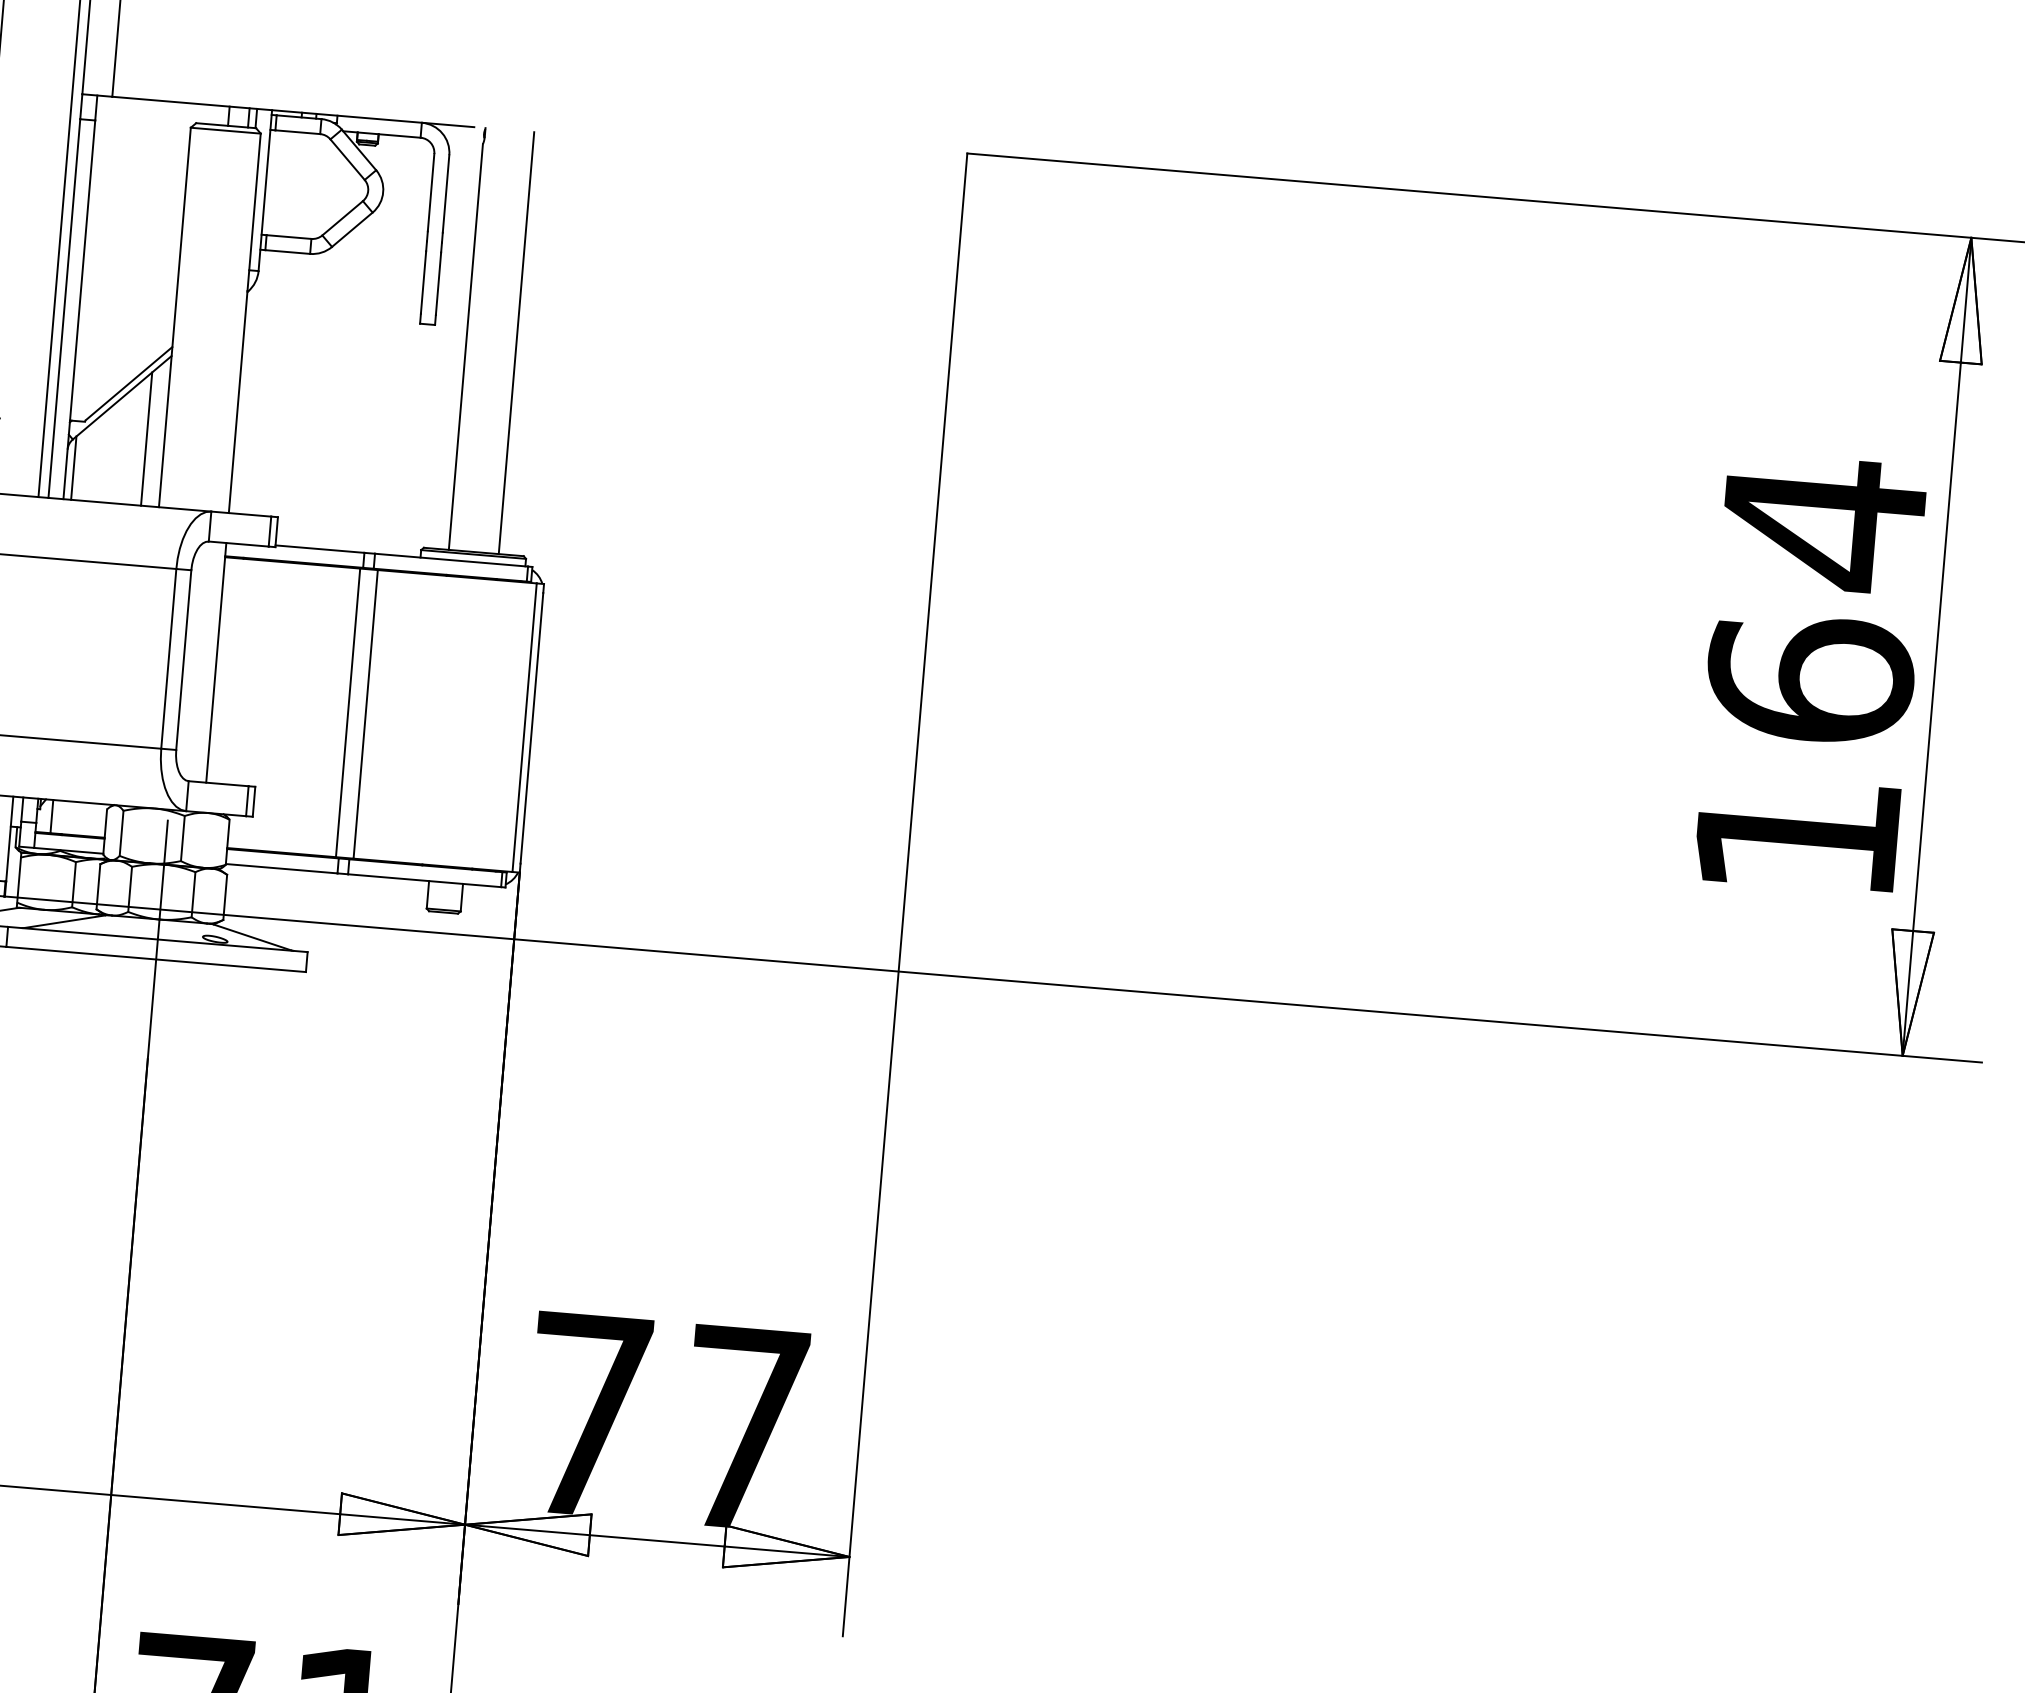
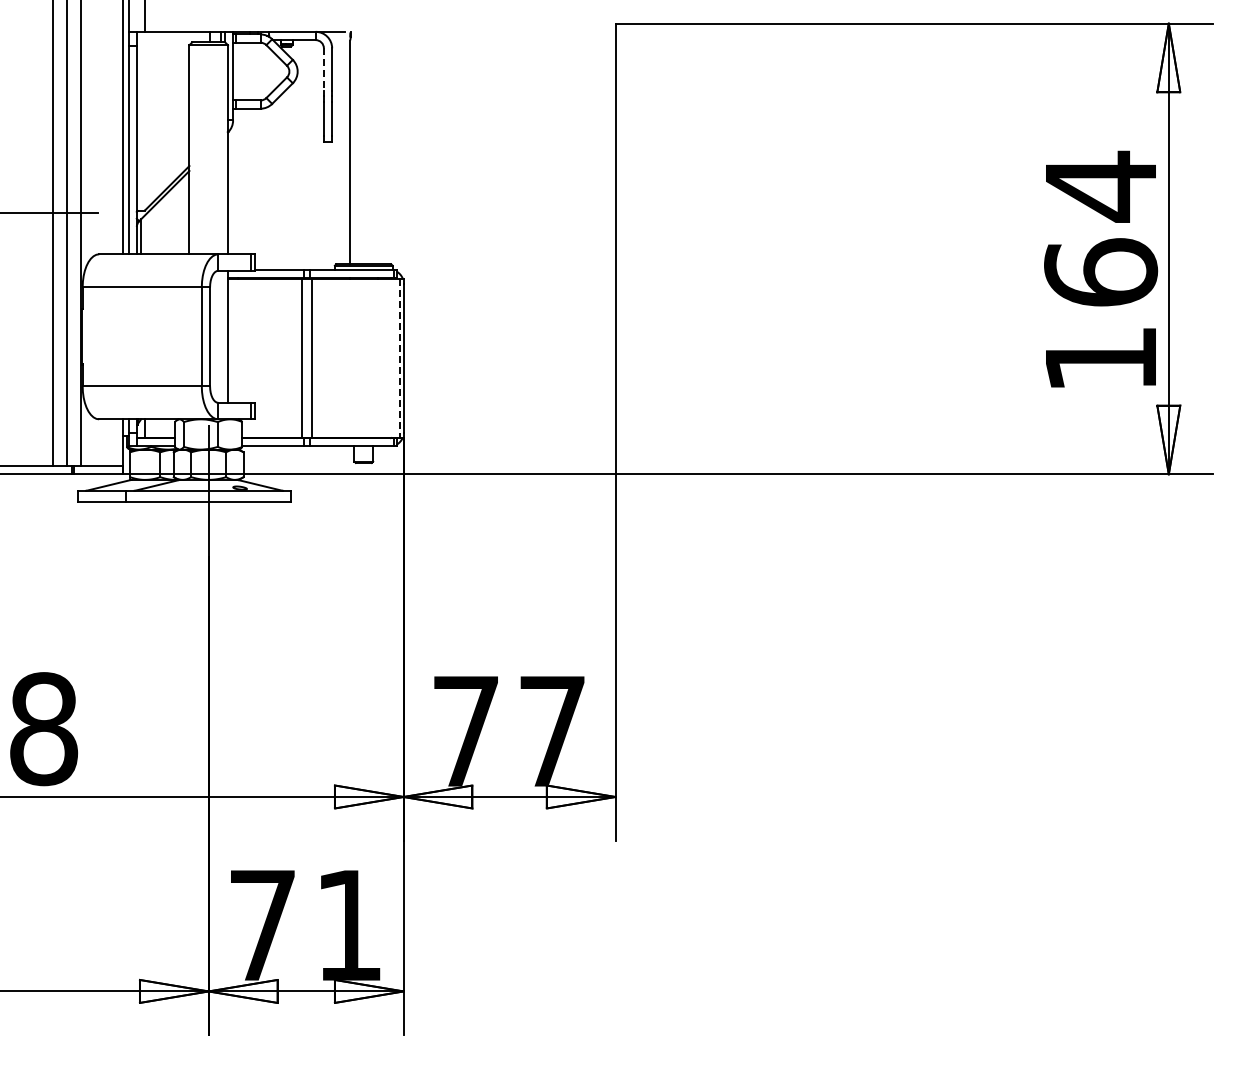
line: (430, 194) -> (323, 70), solid -> dashed
line: (516, 342) -> (377, 147), removed
line: (146, 438) -> (179, 217), removed
line: (524, 728) -> (399, 358), solid -> dashed

